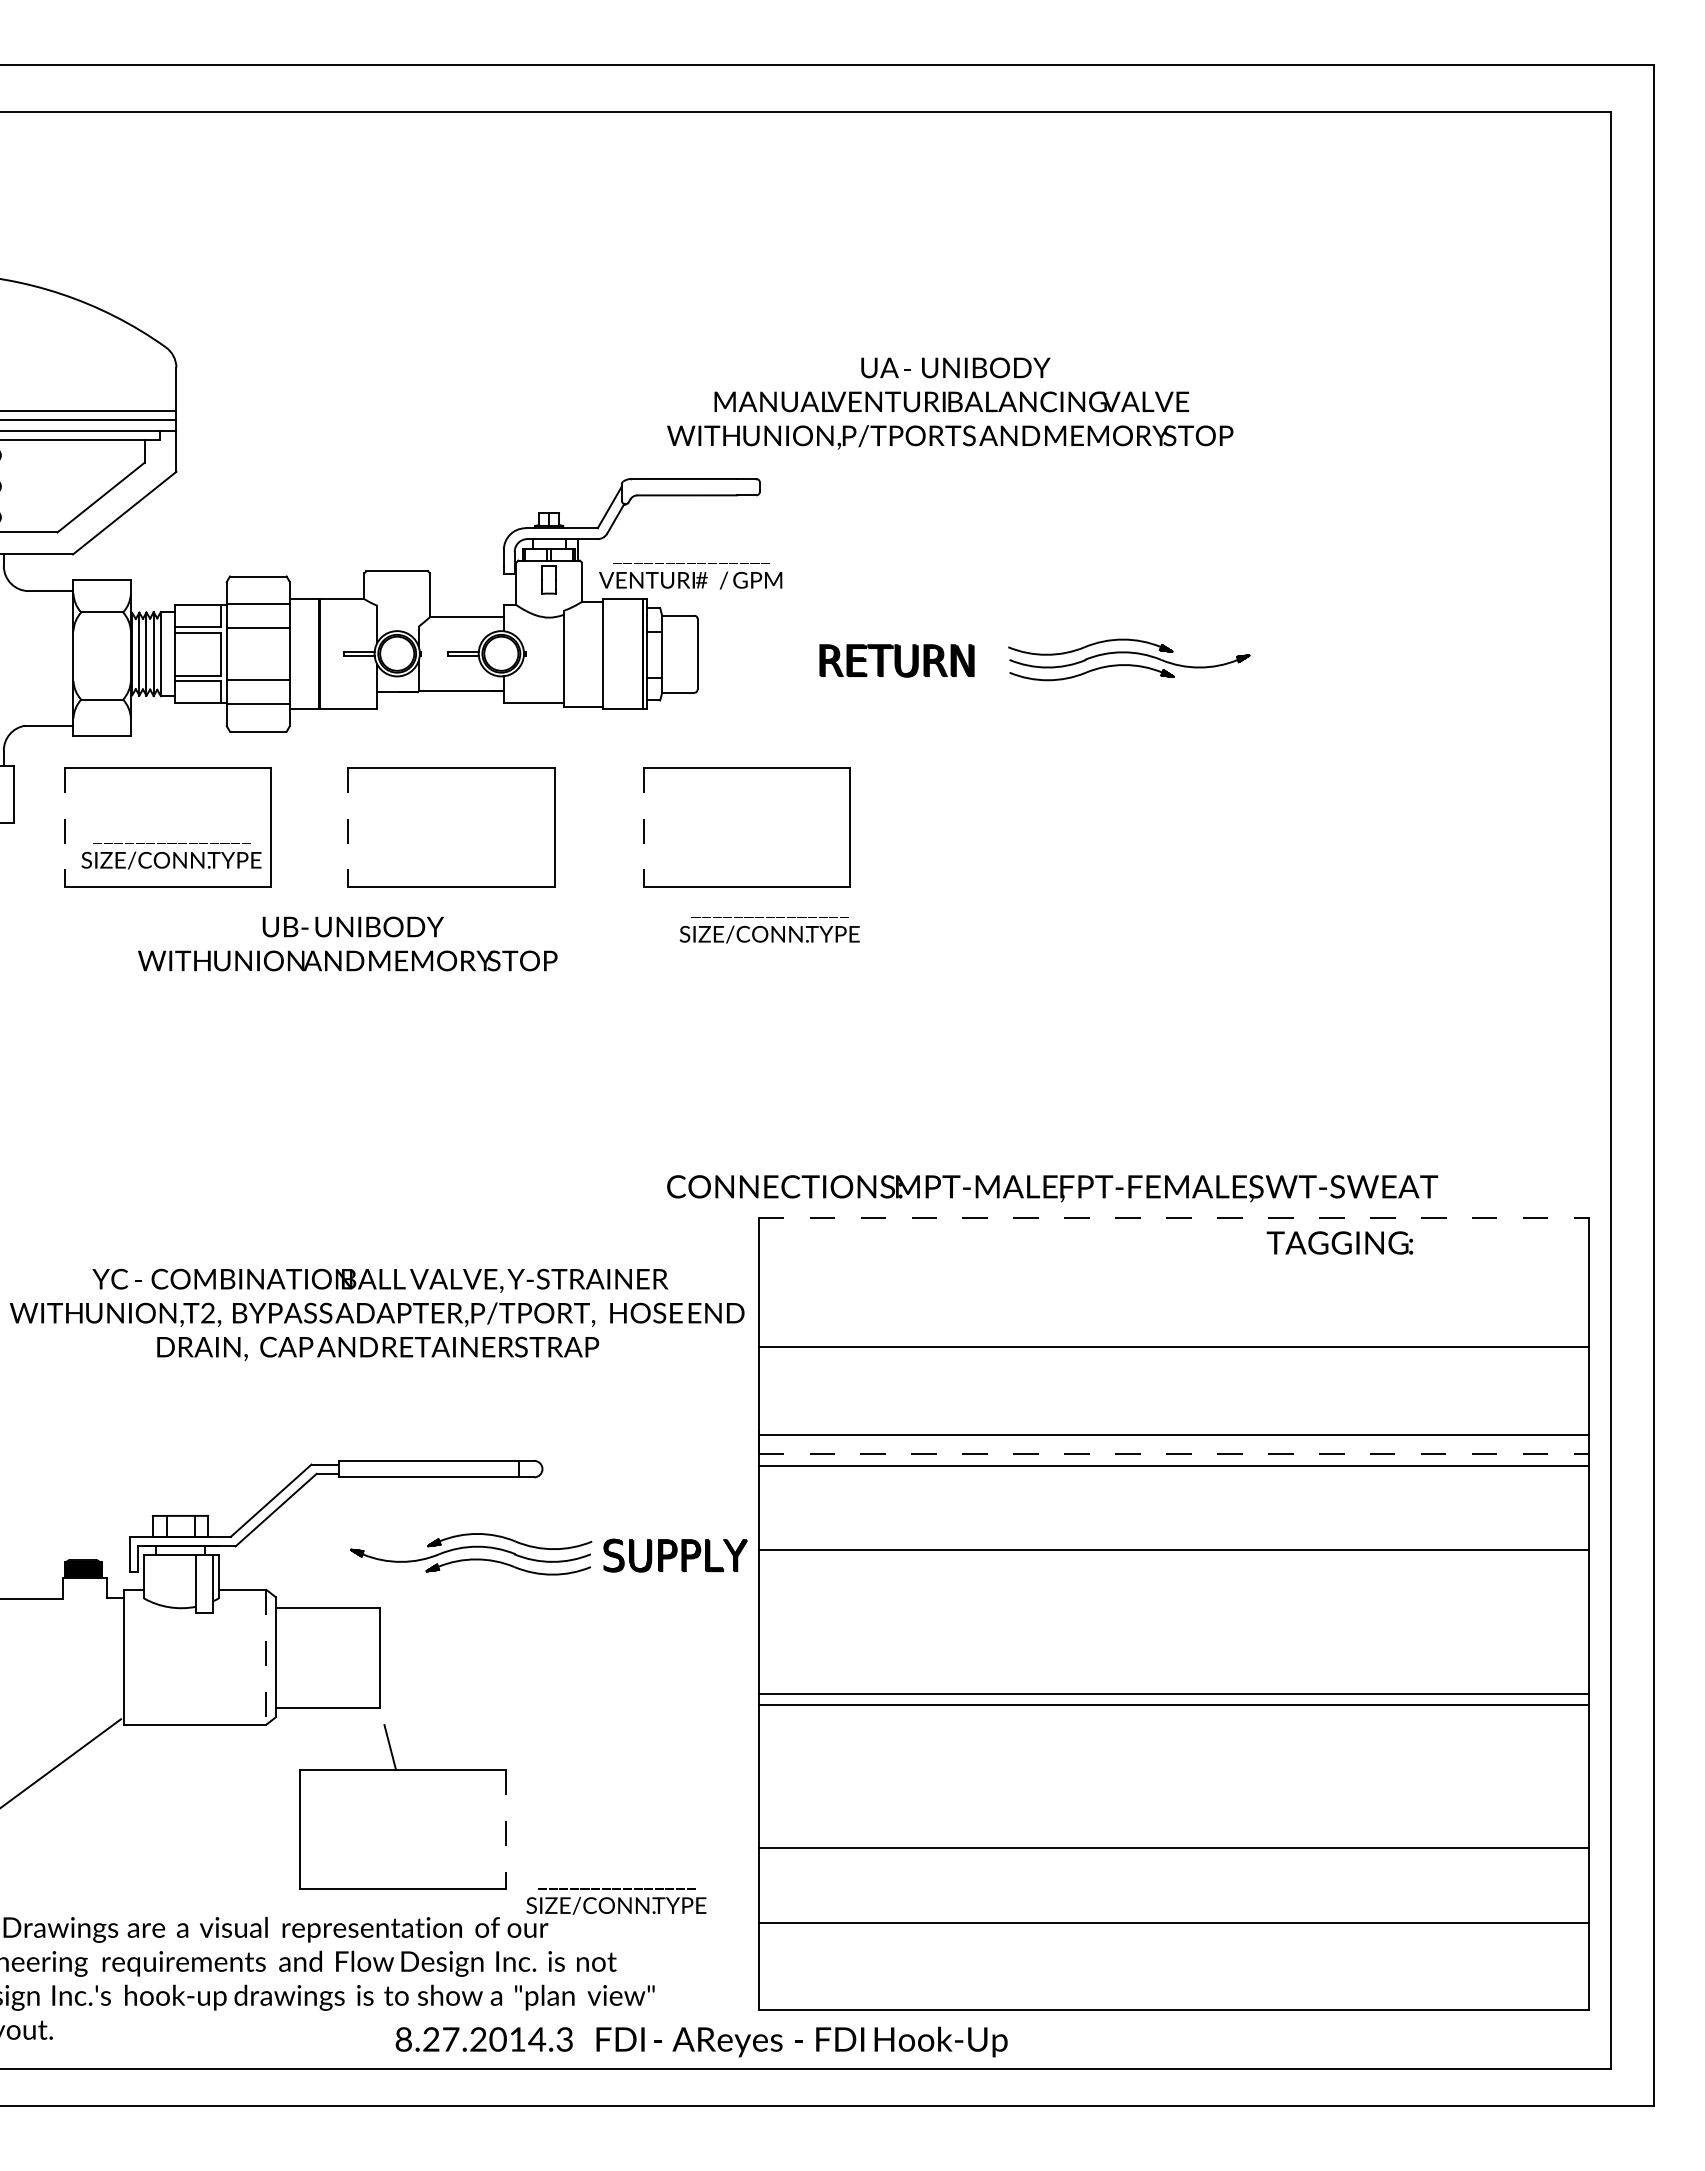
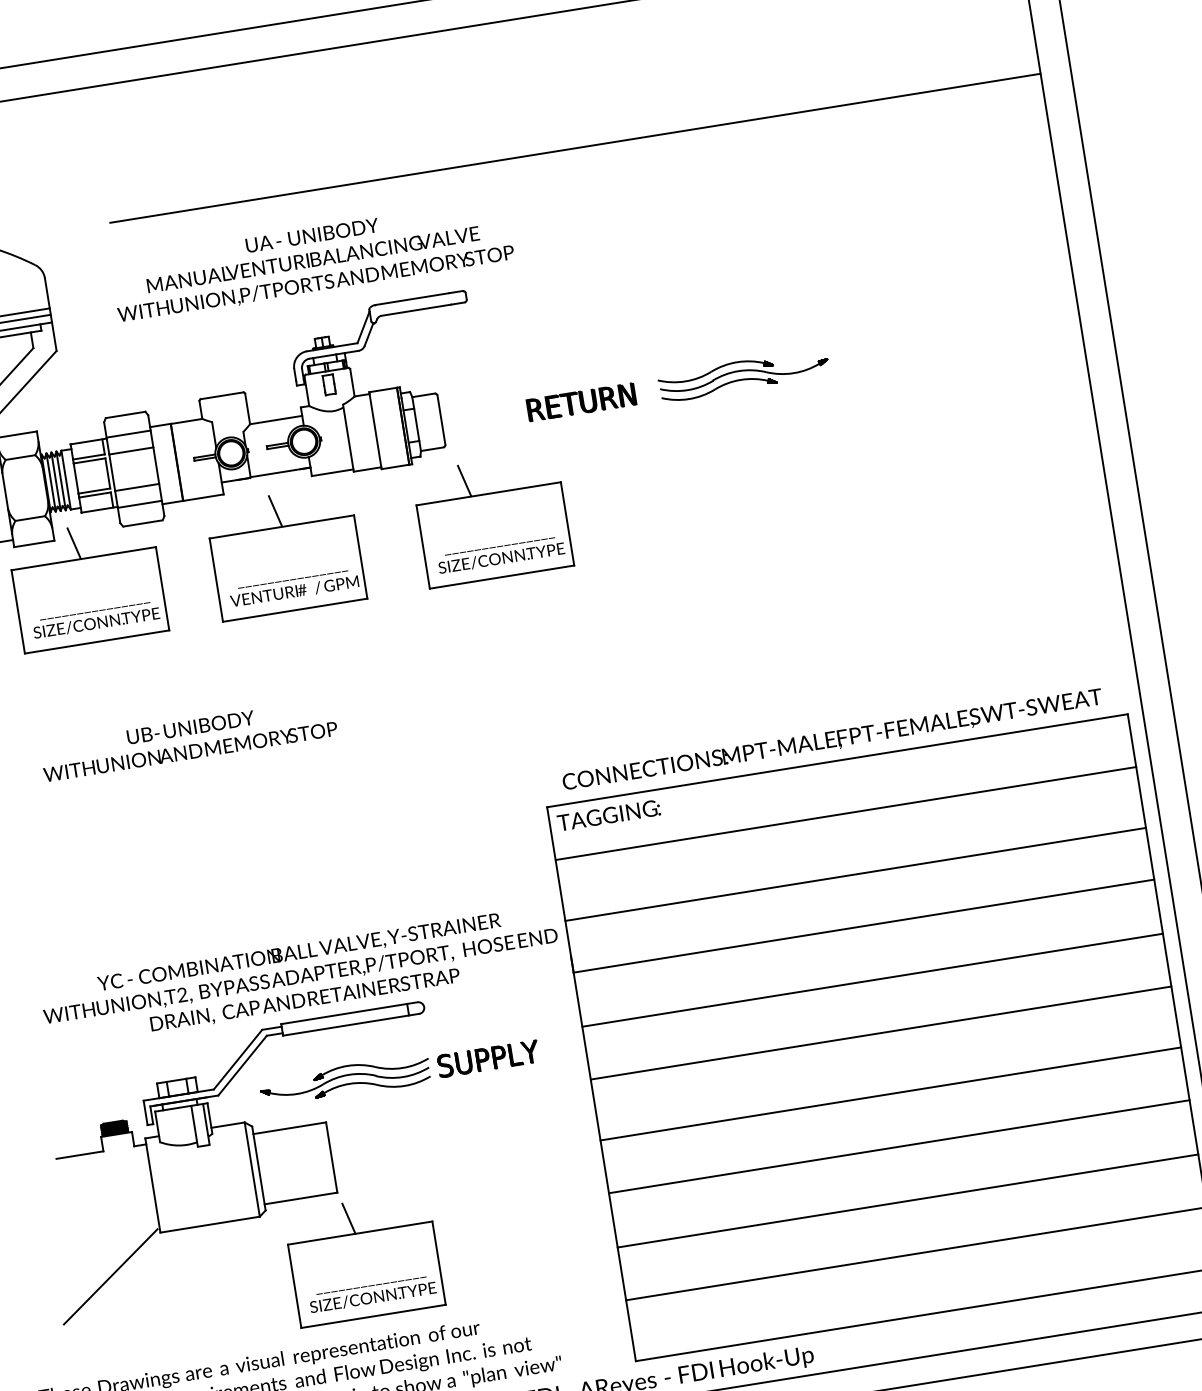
line: (944, 305) -> (574, 148), added
text: (950, 403) -> (312, 260), moved
text: (690, 576) -> (294, 588), moved
line: (157, 743) -> (73, 542), added
line: (445, 743) -> (275, 510), added
line: (716, 743) -> (464, 480), added
line: (64, 827) -> (18, 612), dashed -> solid
line: (347, 827) -> (216, 580), dashed -> solid
line: (643, 827) -> (422, 547), dashed -> solid
text: (769, 930) -> (501, 555), moved
text: (347, 943) -> (188, 739), moved
text: (1052, 1188) -> (832, 740), moved
line: (1174, 1217) -> (837, 760), dashed -> solid
text: (1339, 1242) -> (608, 815), moved
text: (376, 1314) -> (300, 977), moved
line: (1173, 1347) -> (845, 813), moved
line: (1173, 1435) -> (855, 874), moved
line: (1174, 1454) -> (864, 926), dashed -> solid
line: (1173, 1465) -> (872, 980), moved
line: (1173, 1550) -> (880, 1033), moved
part: (548, 1554) -> (399, 1072), moved
line: (266, 1657) -> (252, 1169), dashed -> solid
line: (1173, 1704) -> (898, 1146), moved
line: (506, 1829) -> (439, 1263), dashed -> solid
text: (616, 1901) -> (372, 1294), moved

